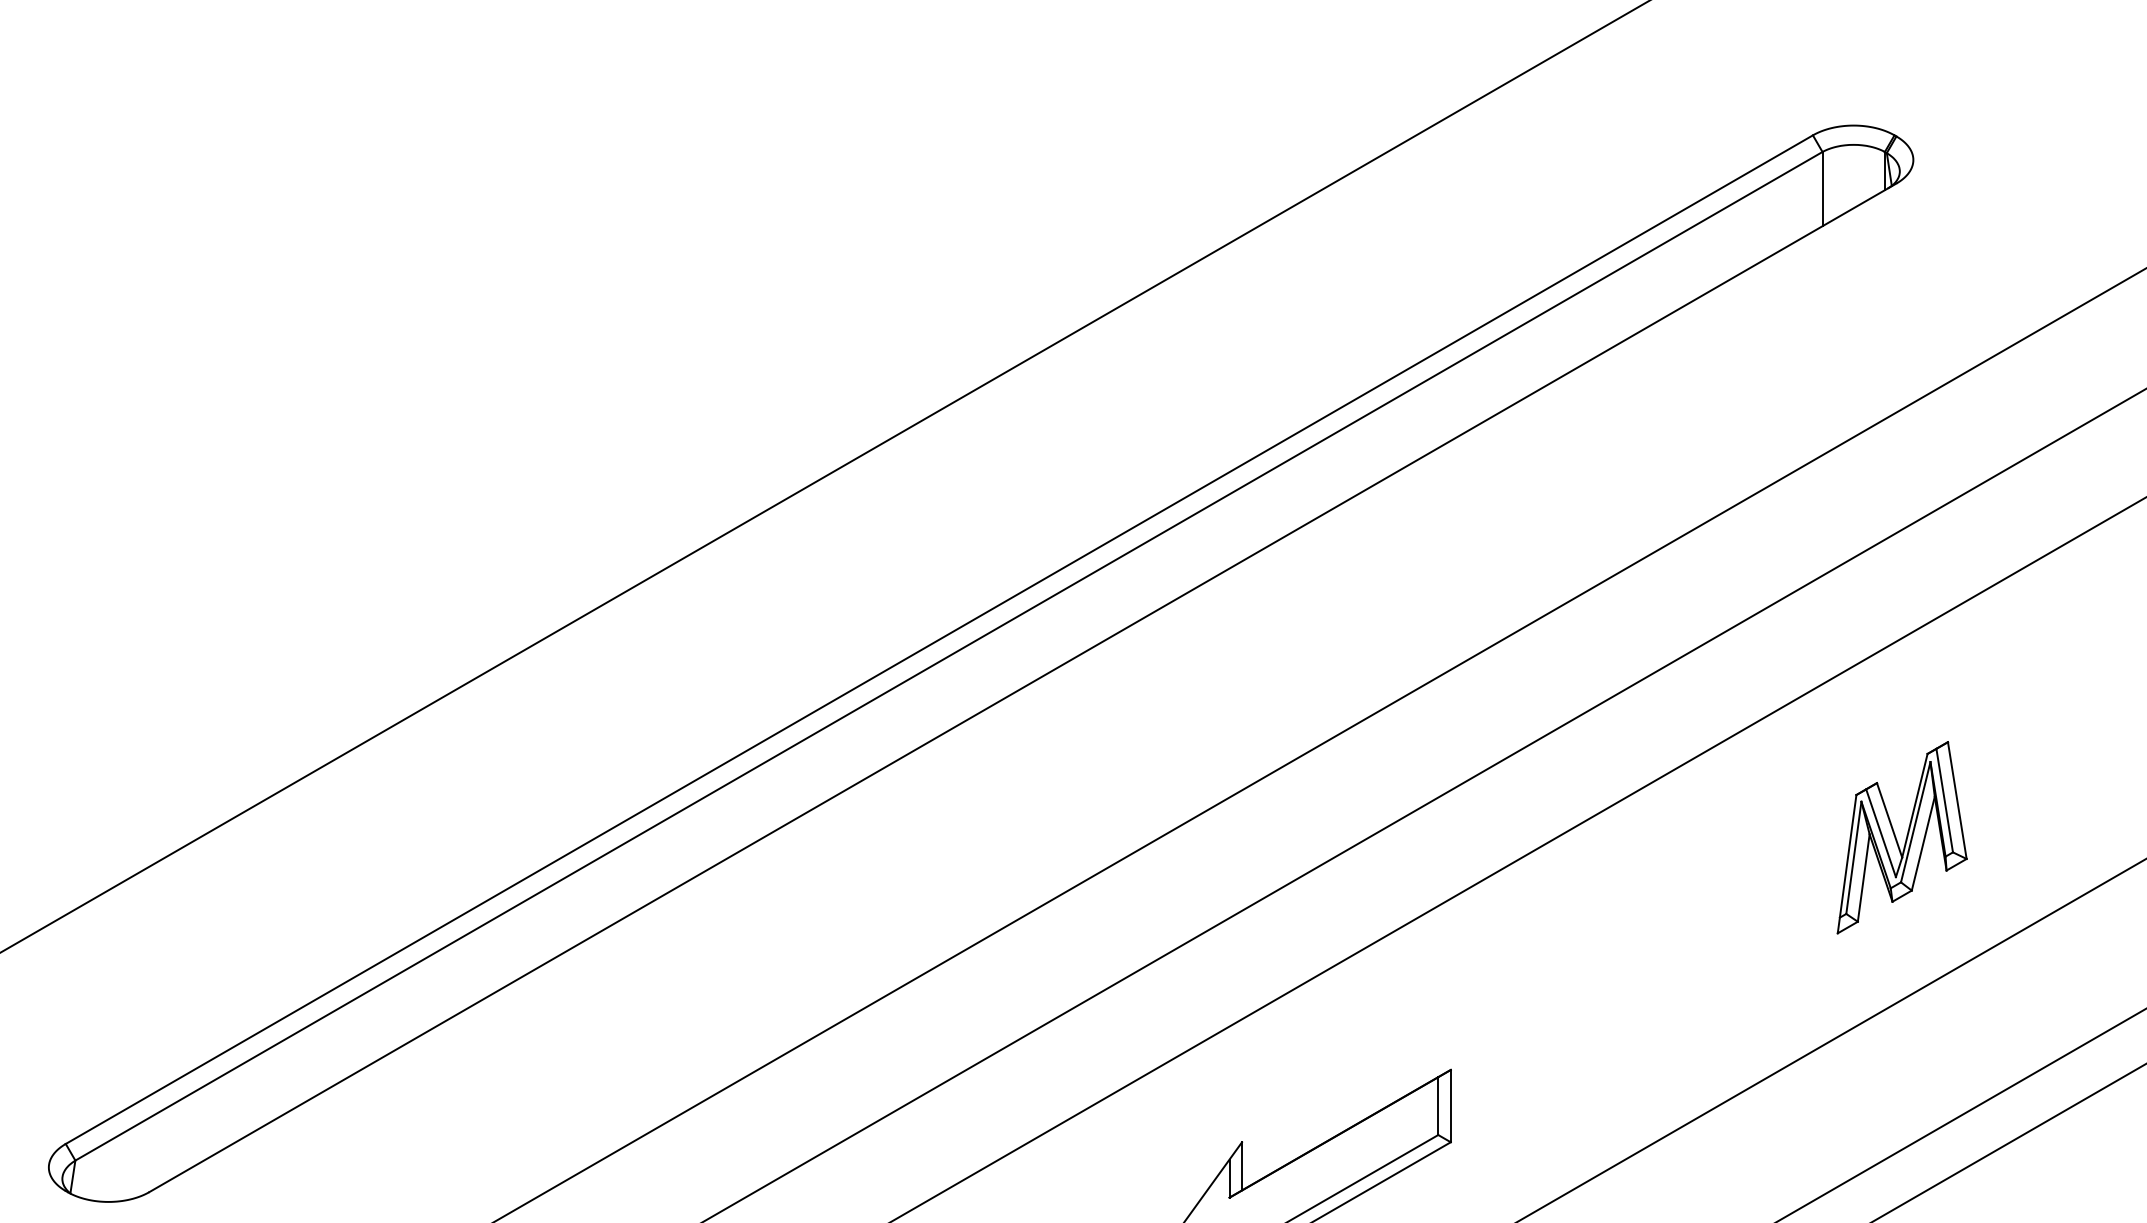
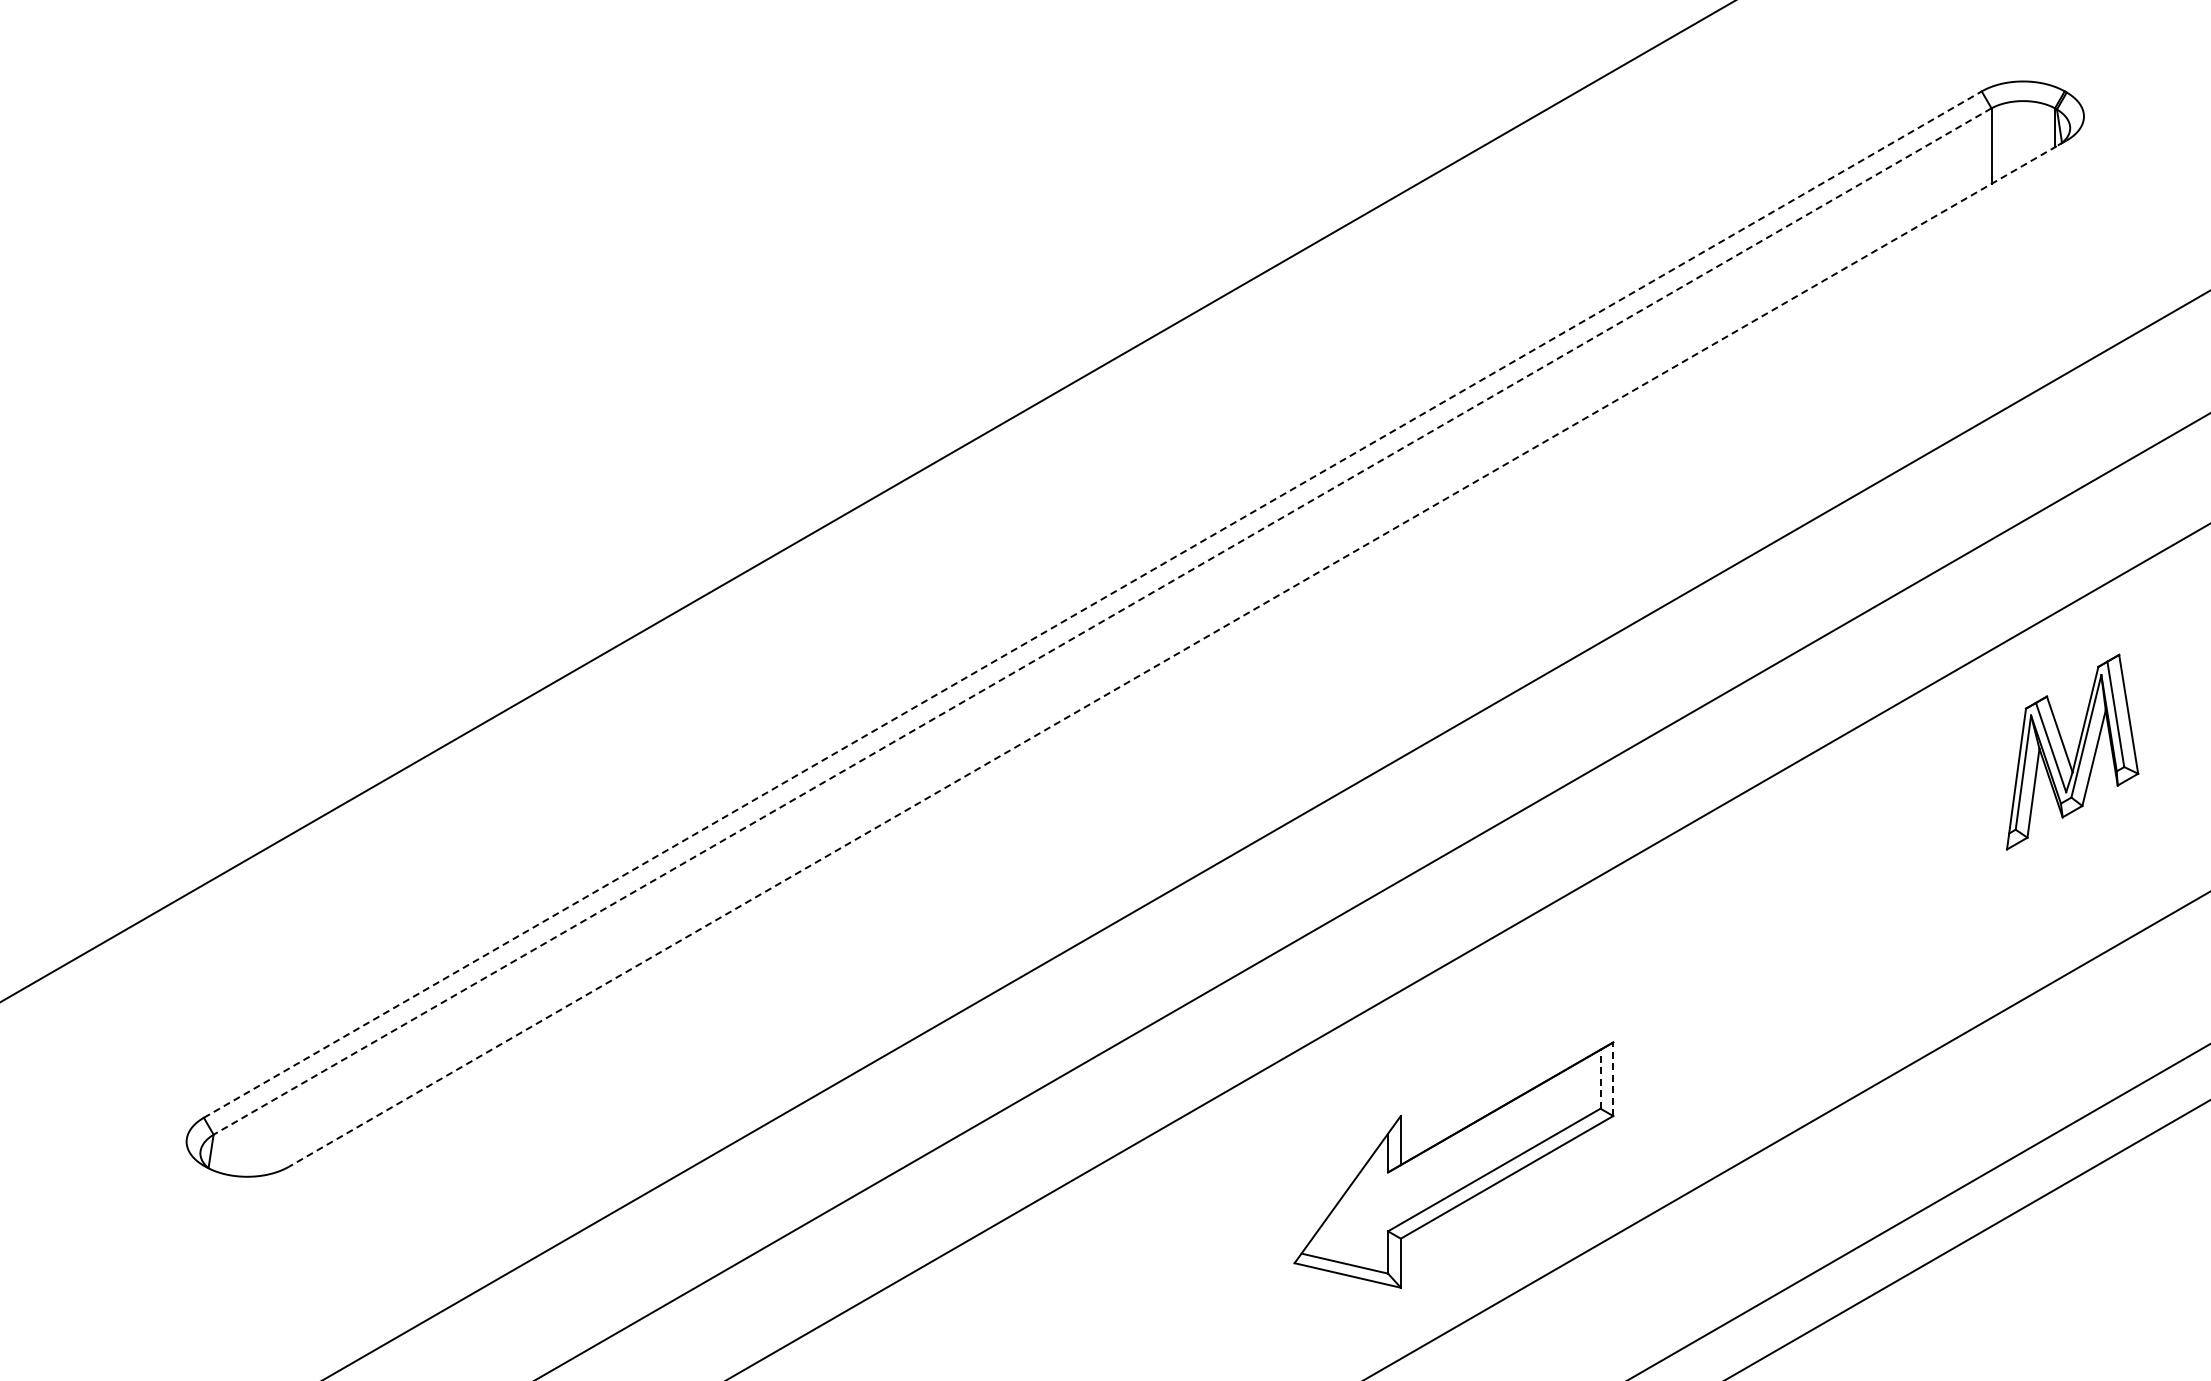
line: (940, 639) -> (1093, 604), solid -> dashed
line: (948, 656) -> (1102, 621), solid -> dashed
line: (1022, 687) -> (1177, 653), solid -> dashed
part: (1902, 837) -> (2072, 751), moved
line: (1438, 1105) -> (1600, 1078), solid -> dashed
line: (1451, 1106) -> (1613, 1079), solid -> dashed

